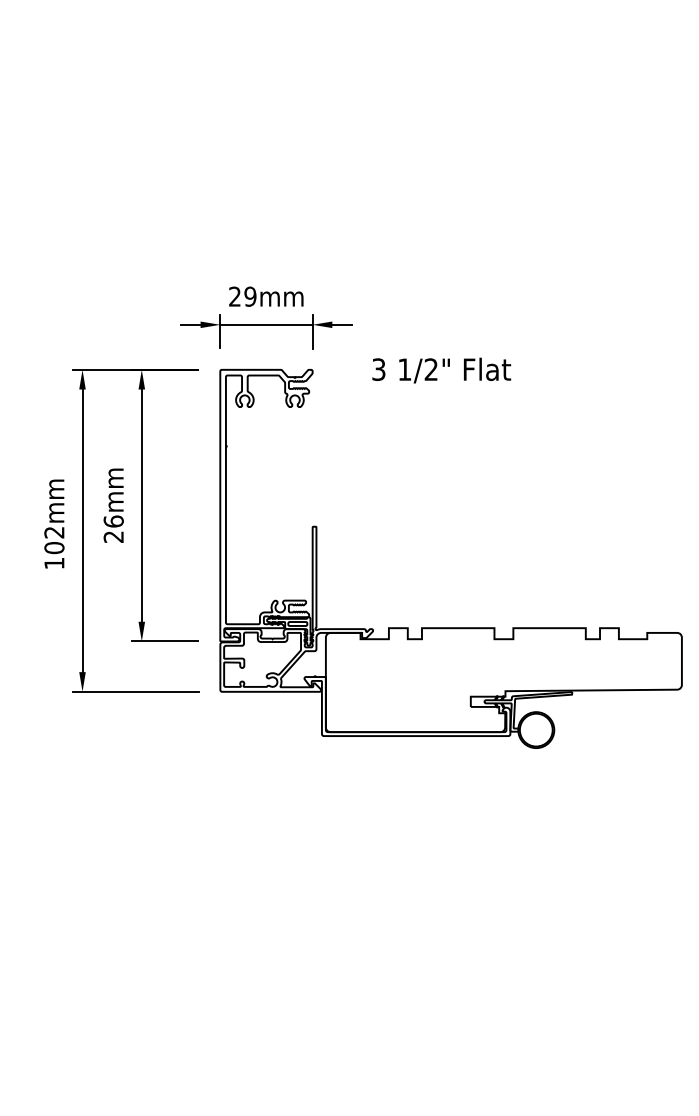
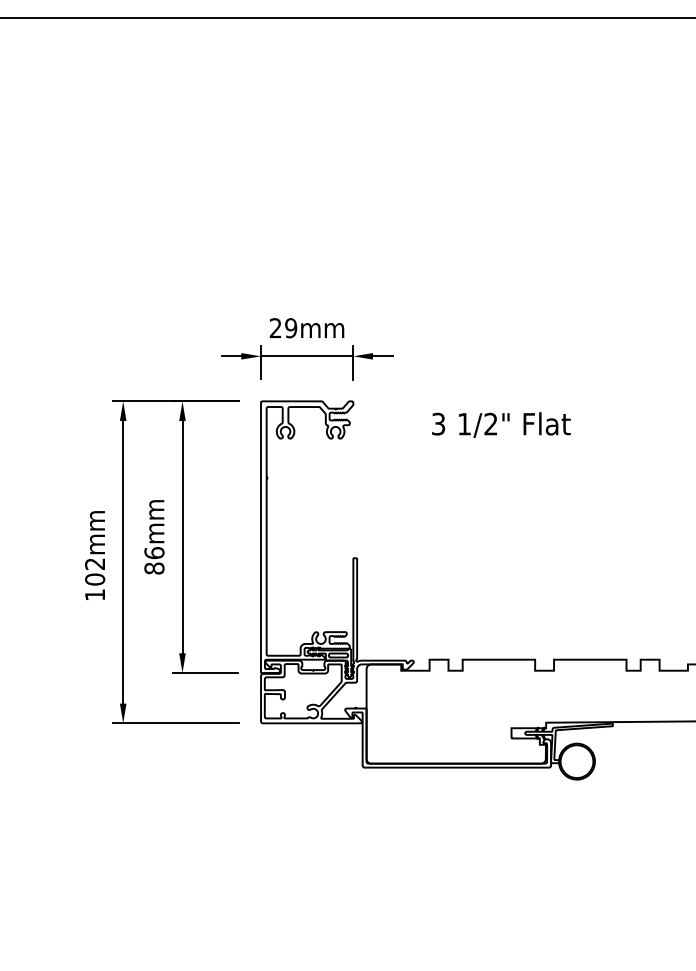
text: (441, 370) -> (501, 425), moved
text: (113, 537) -> (154, 569), 26mm -> 86mm

